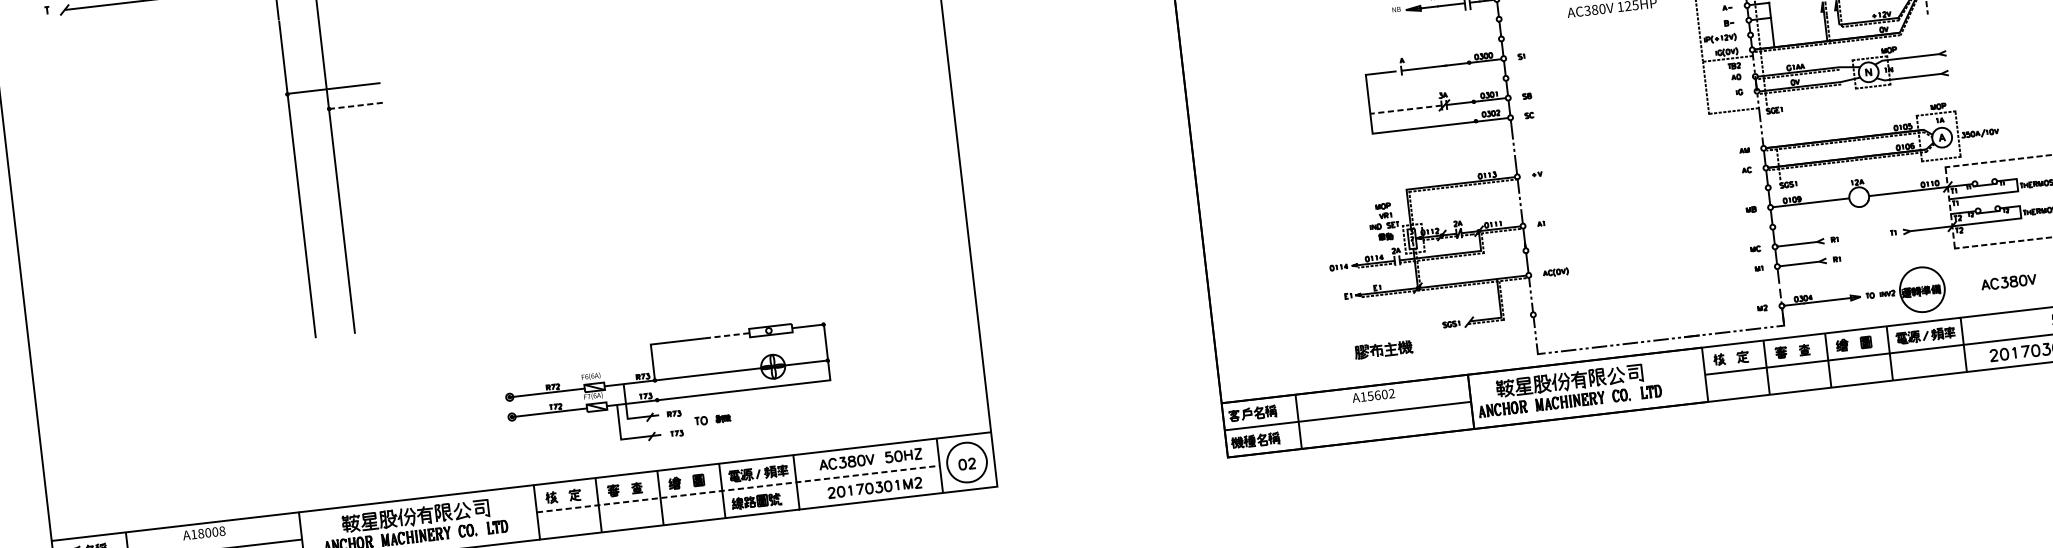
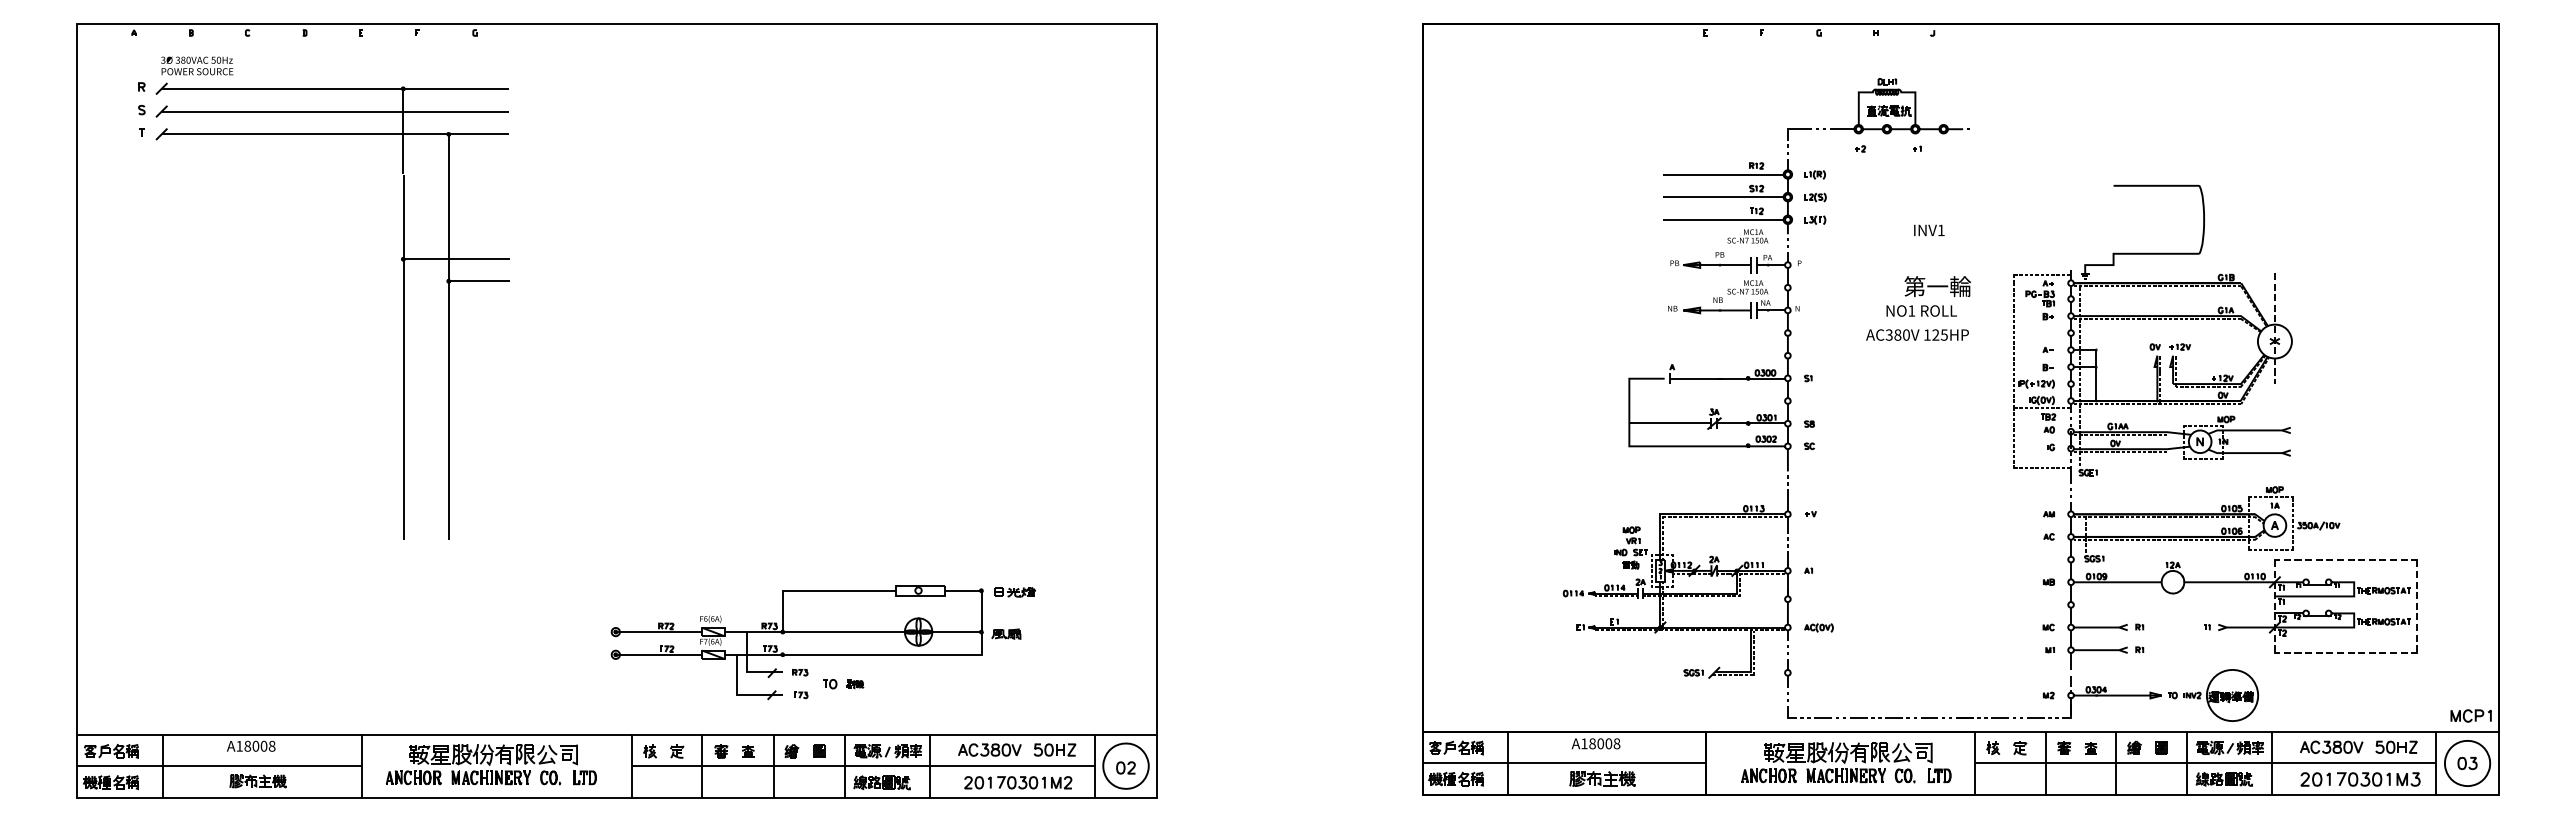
line: (355, 106) -> (479, 281), dashed -> solid
line: (1405, 109) -> (1669, 423), dashed -> solid
part: (2008, 281) -> (2331, 746), moved
part: (853, 322) -> (1015, 592), added
line: (727, 335) -> (870, 590), dashed -> solid
part: (1383, 349) -> (1602, 778), moved
part: (849, 359) -> (1006, 633), added
part: (1922, 363) -> (2223, 779), added
part: (1568, 389) -> (1846, 762), moved
text: (1380, 394) -> (1604, 743), A15602 -> A18008
line: (739, 489) -> (864, 766), dashed -> solid

